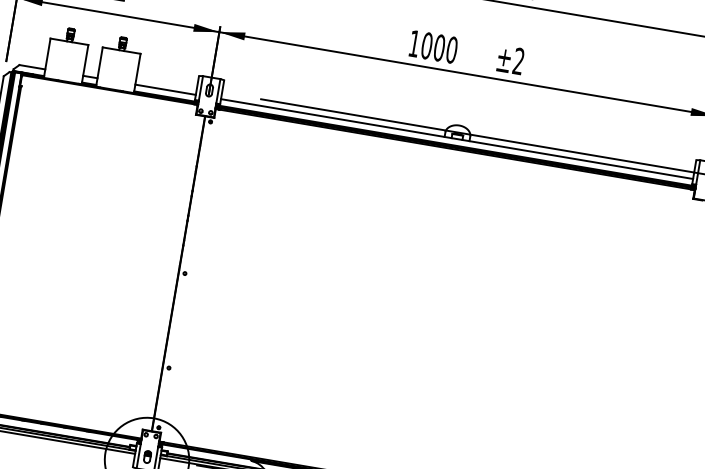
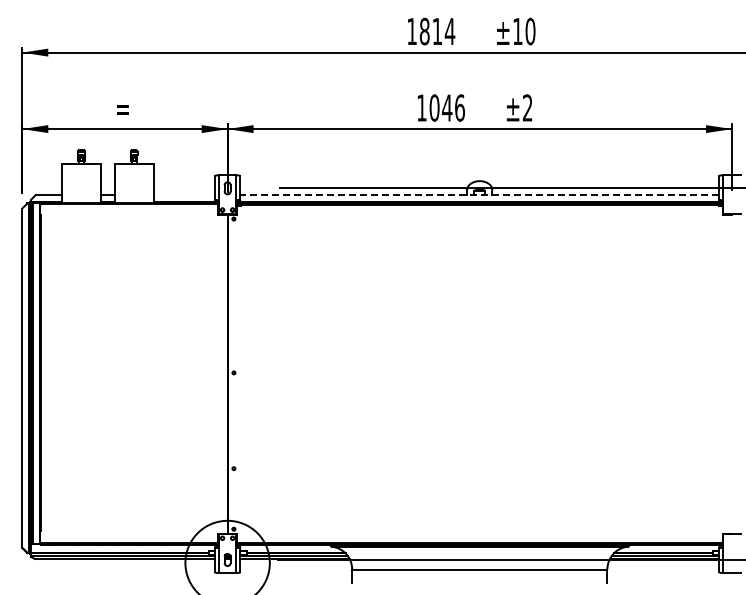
text: (445, 48) -> (453, 107), 1000 -> 1046
line: (164, 89) -> (183, 194), removed
line: (456, 138) -> (479, 194), solid -> dashed

